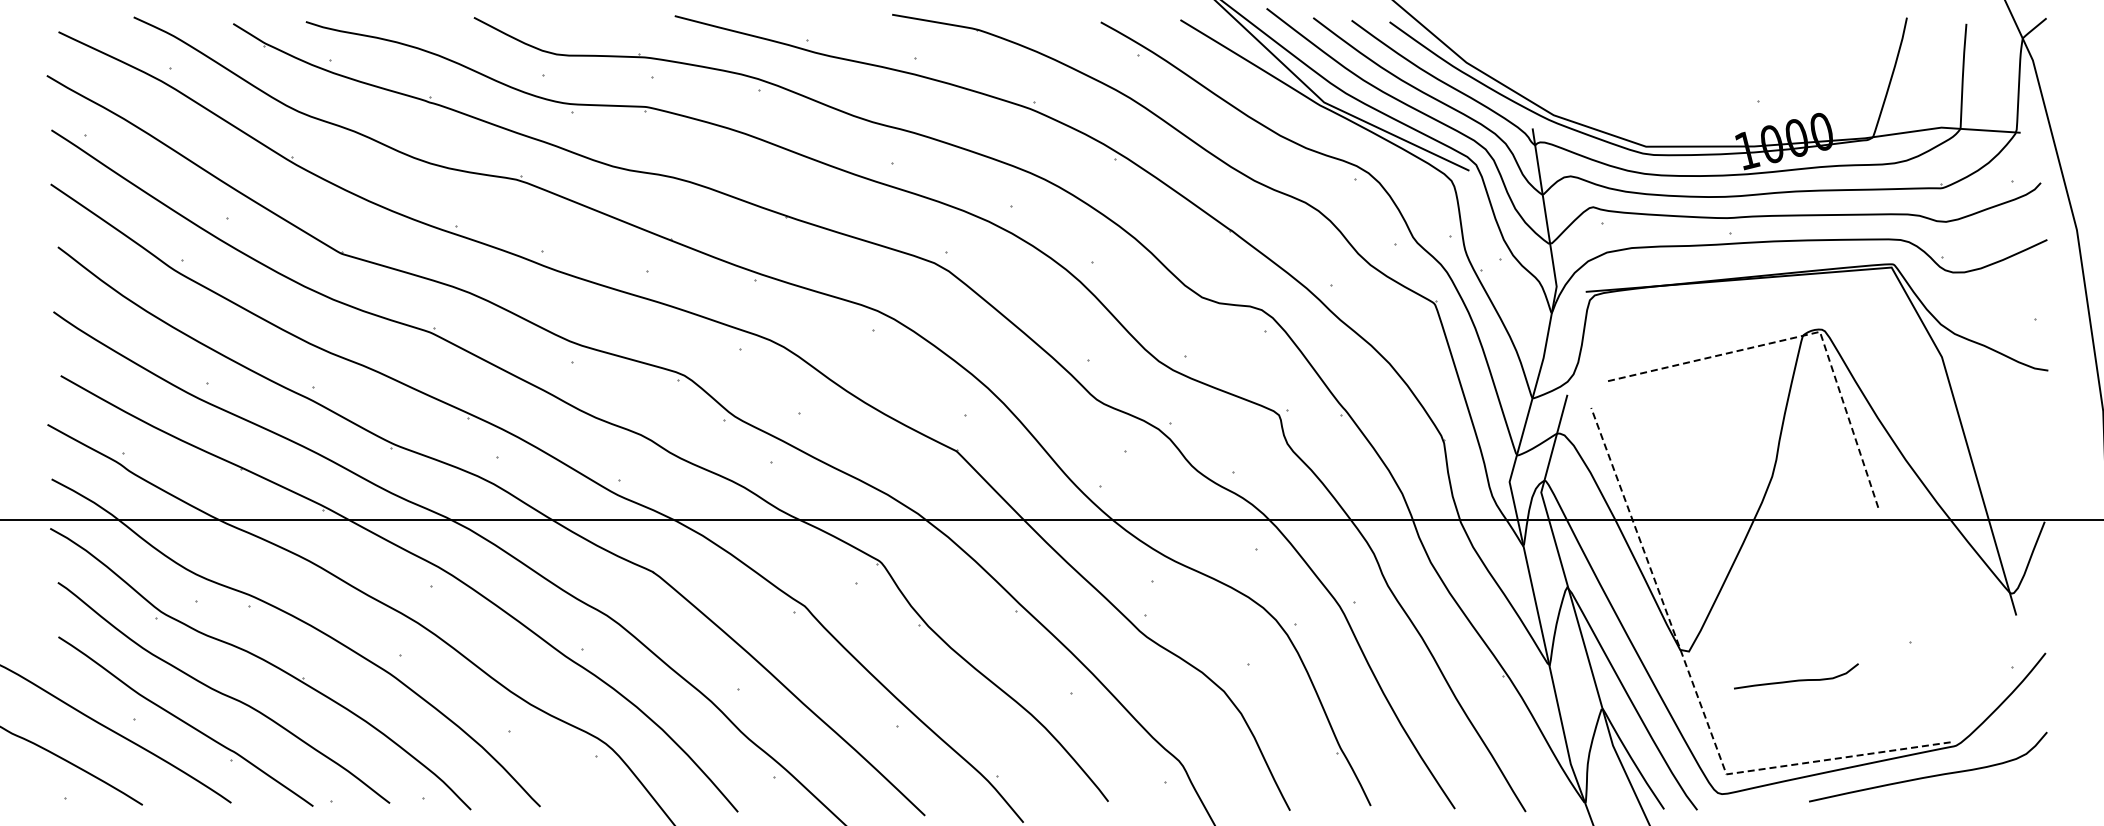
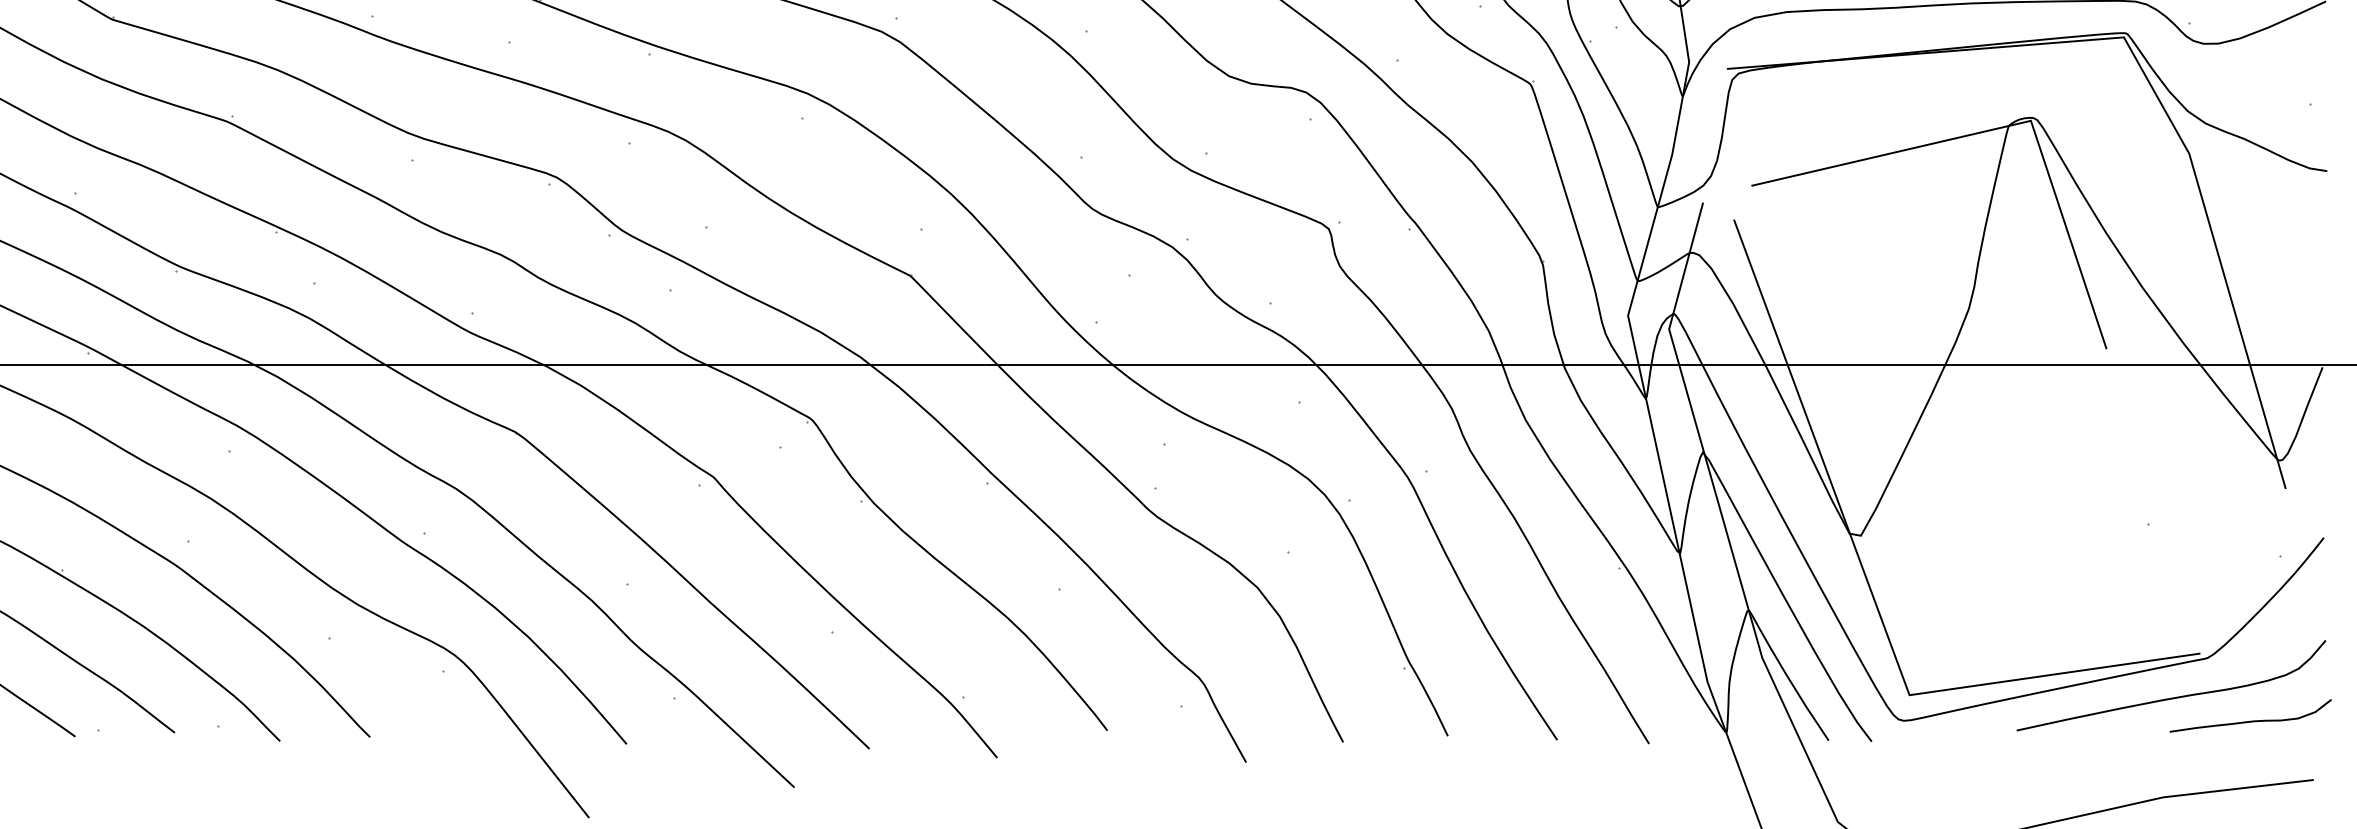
line: (1802, 335) -> (2008, 125), dashed -> solid
curve: (1796, 679) -> (2250, 719), moved
line: (1698, 697) -> (1873, 595), dashed -> solid

